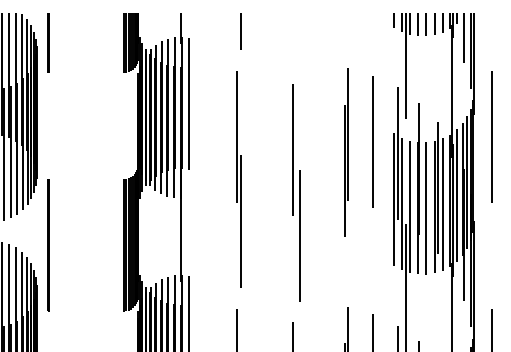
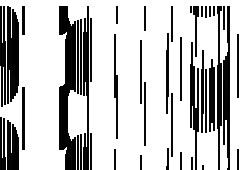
line: (298, 36) -> (144, 17), added
line: (354, 48) -> (171, 23), added
line: (354, 259) -> (171, 125), added

